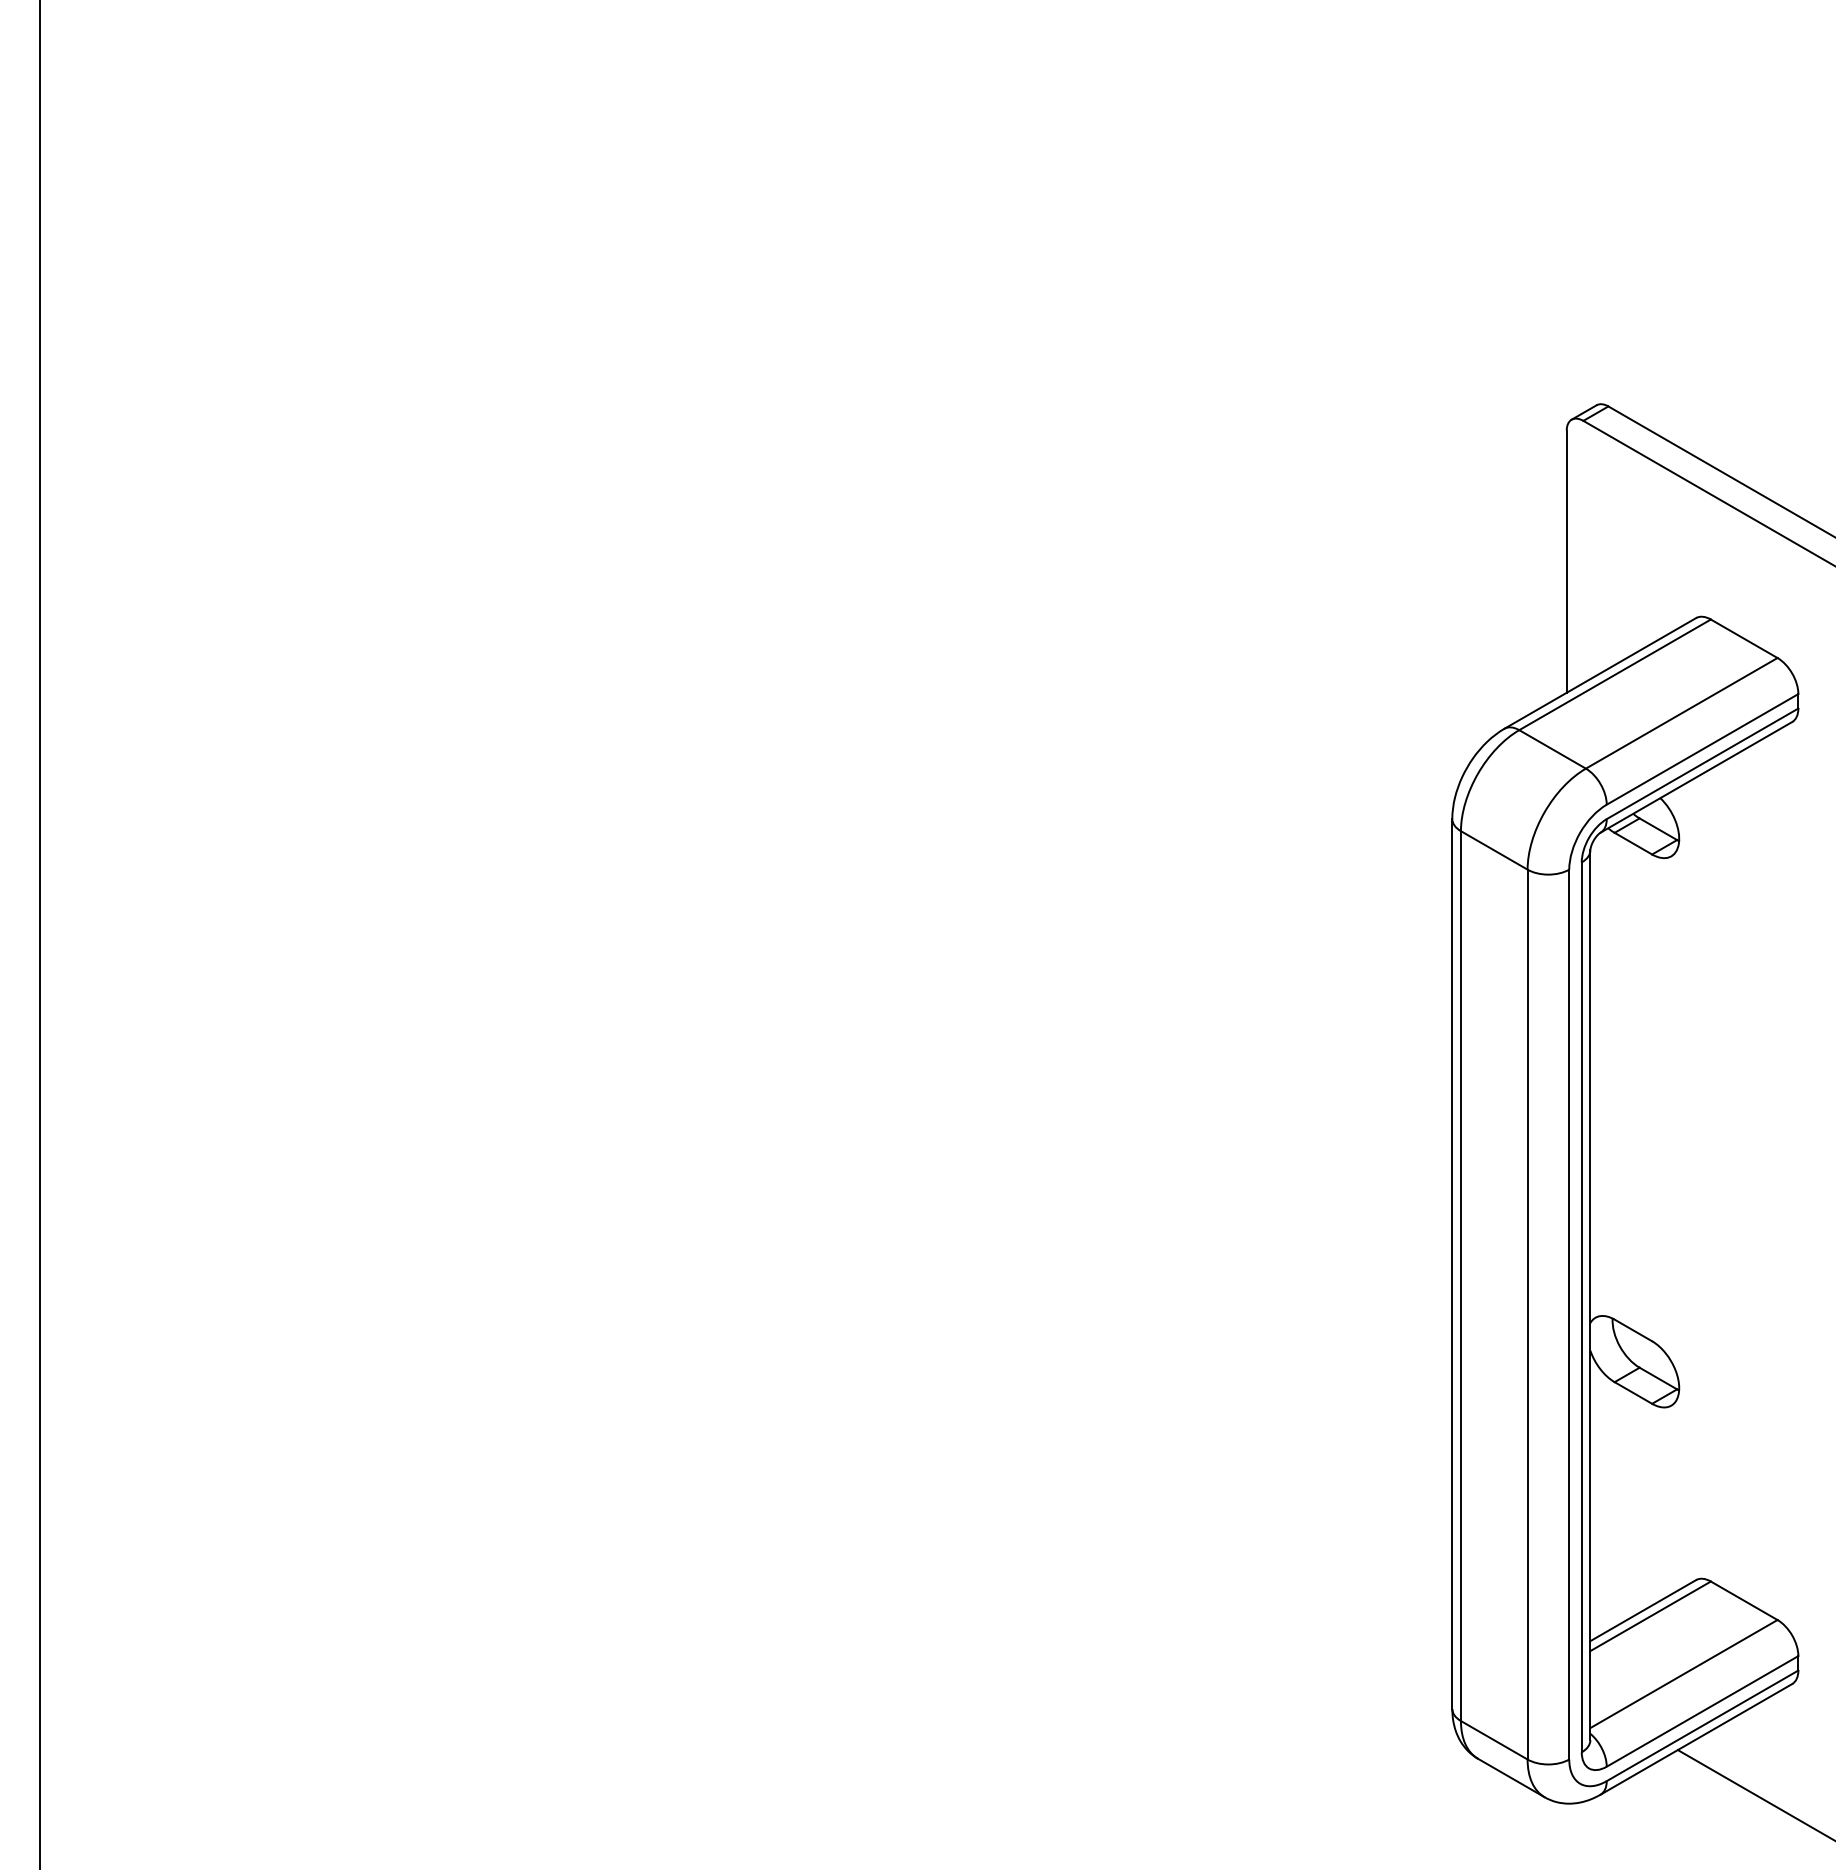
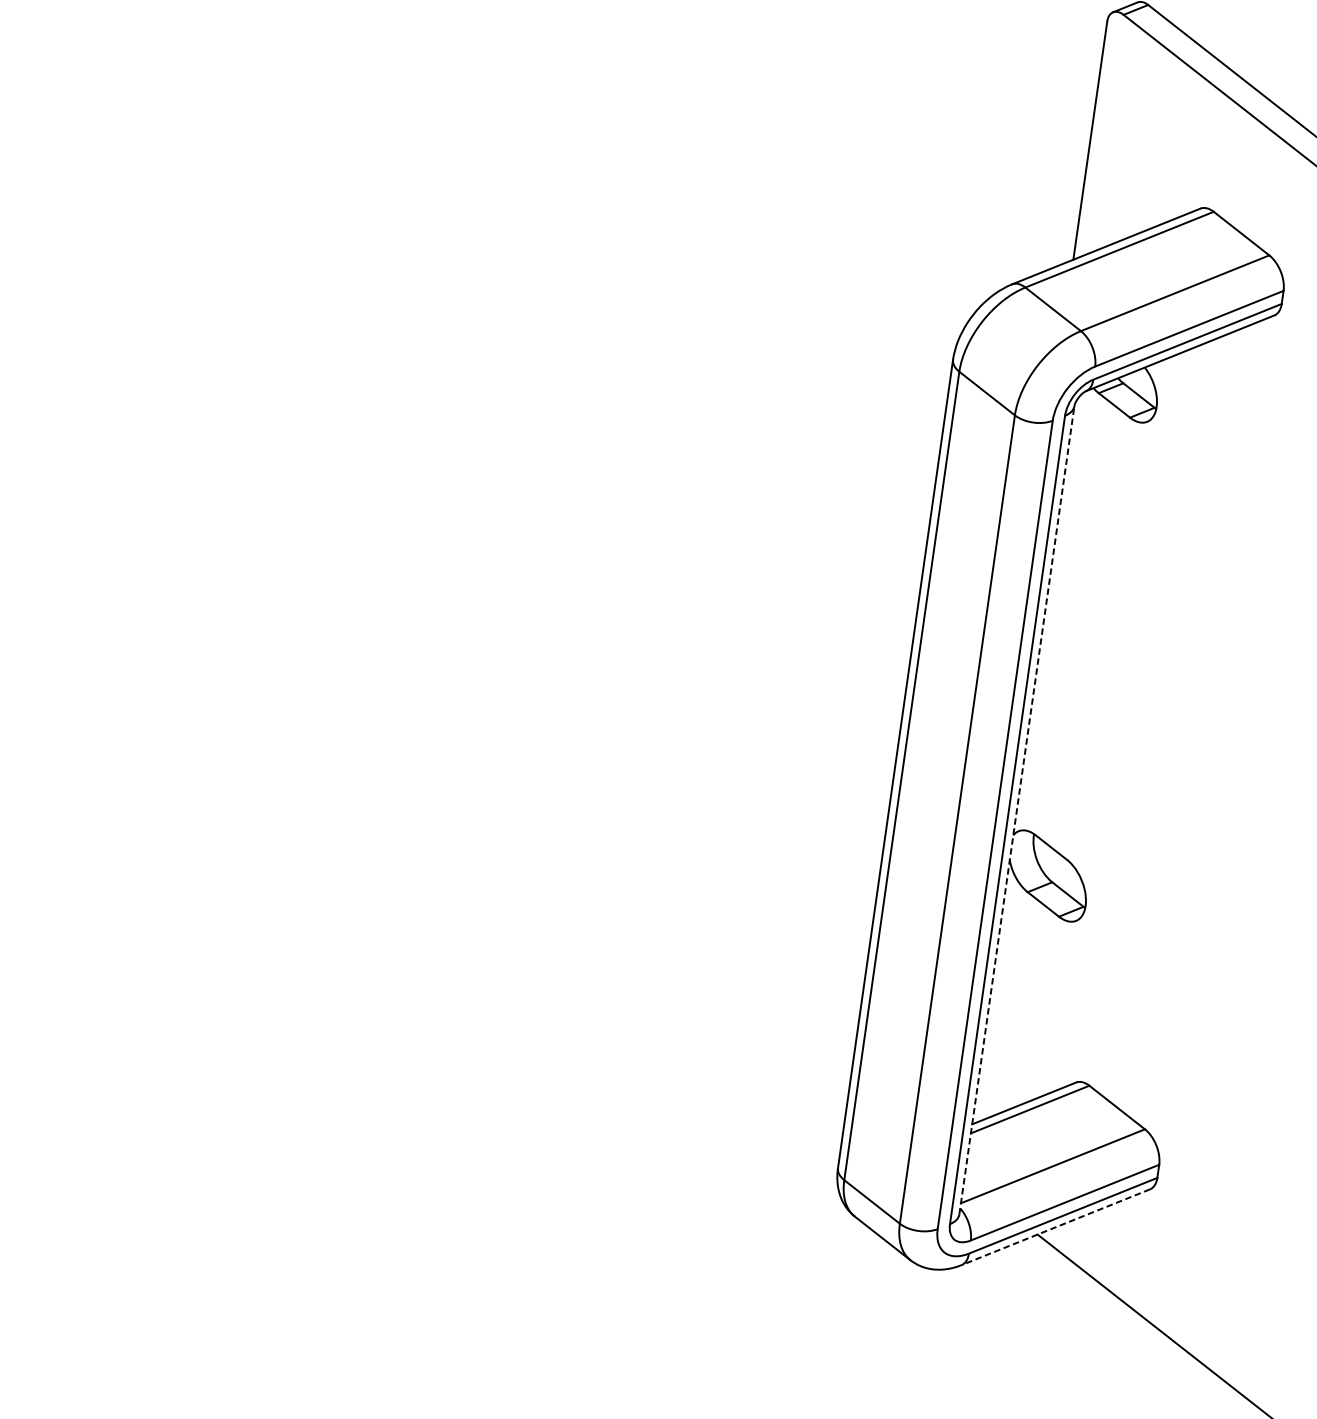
line: (1590, 1295) -> (1017, 810), solid -> dashed
line: (1696, 1739) -> (1055, 1227), solid -> dashed

